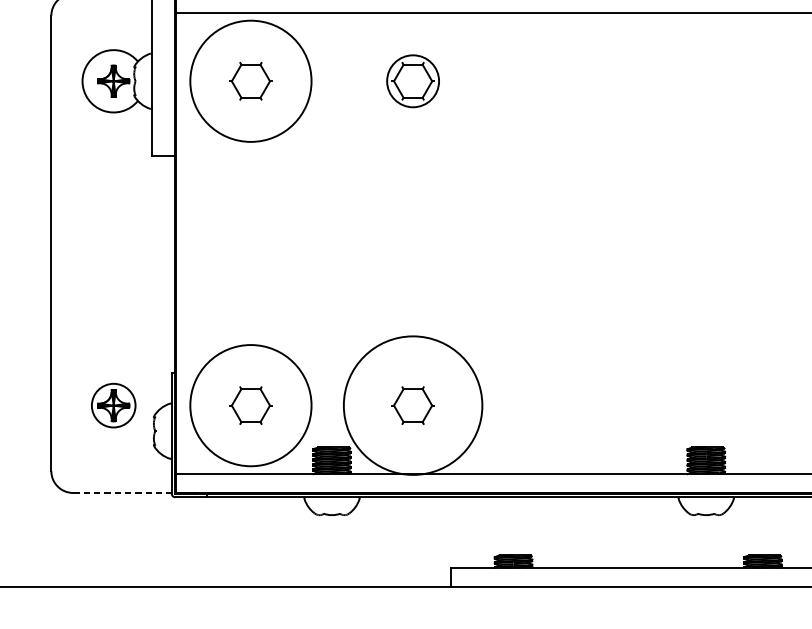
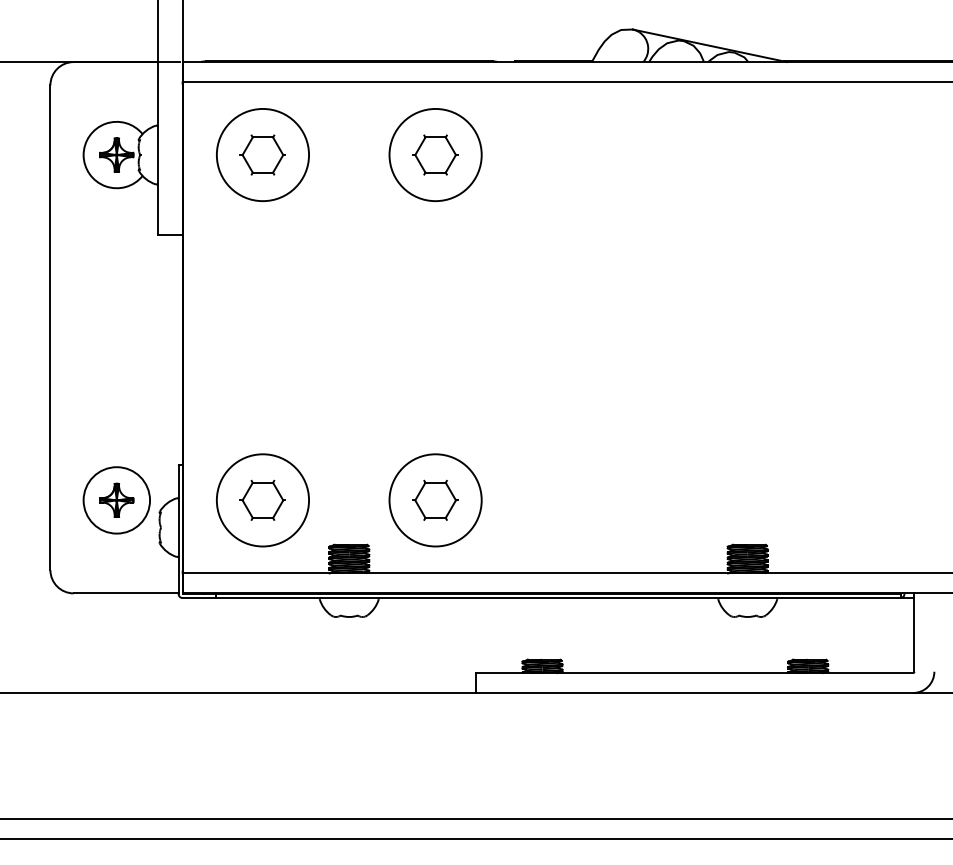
circle: (250, 80) -> (262, 154), size x0.71
circle: (413, 80) -> (435, 154), size x1.67
circle: (113, 405) -> (116, 500), size x1.43
circle: (250, 405) -> (262, 500), size x0.71
circle: (413, 405) -> (435, 500), size x0.62
line: (122, 493) -> (126, 593), dashed -> solid

